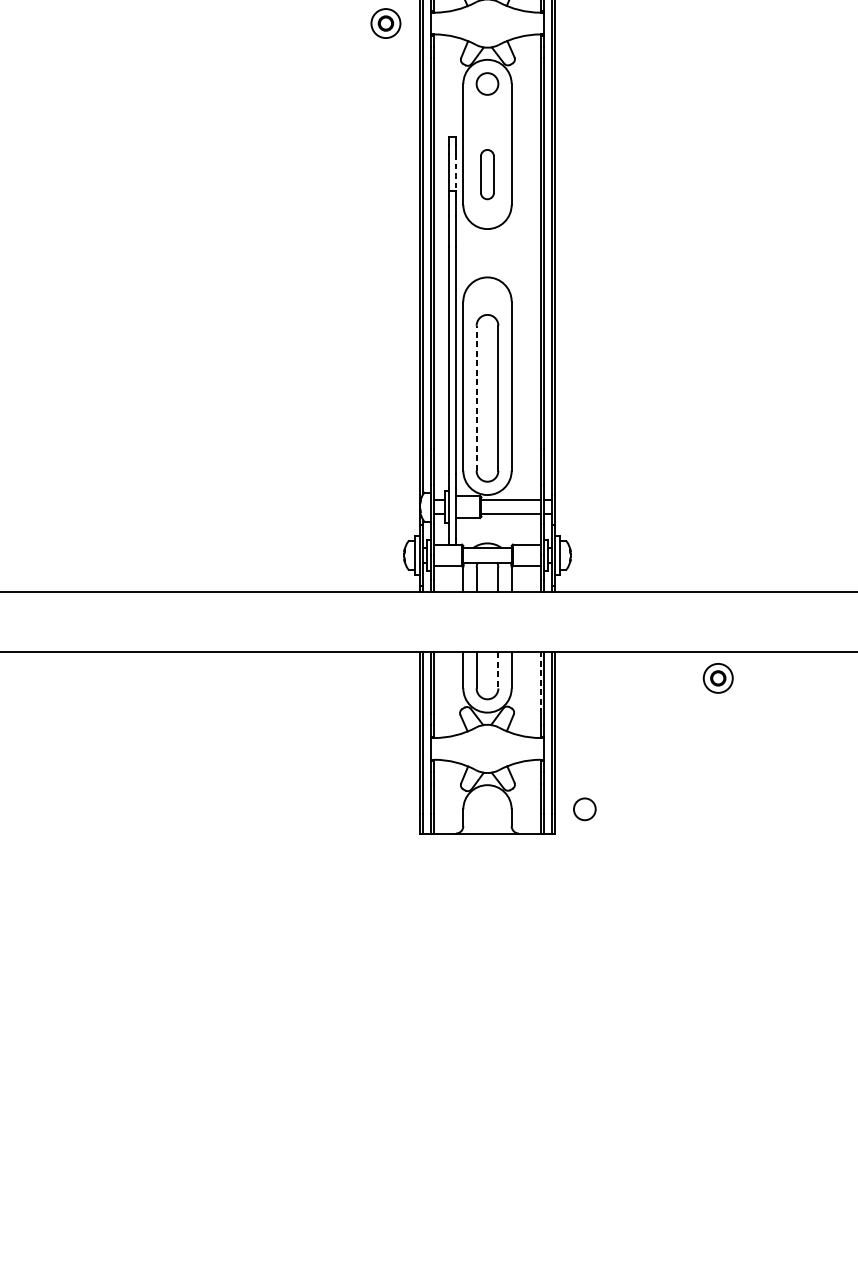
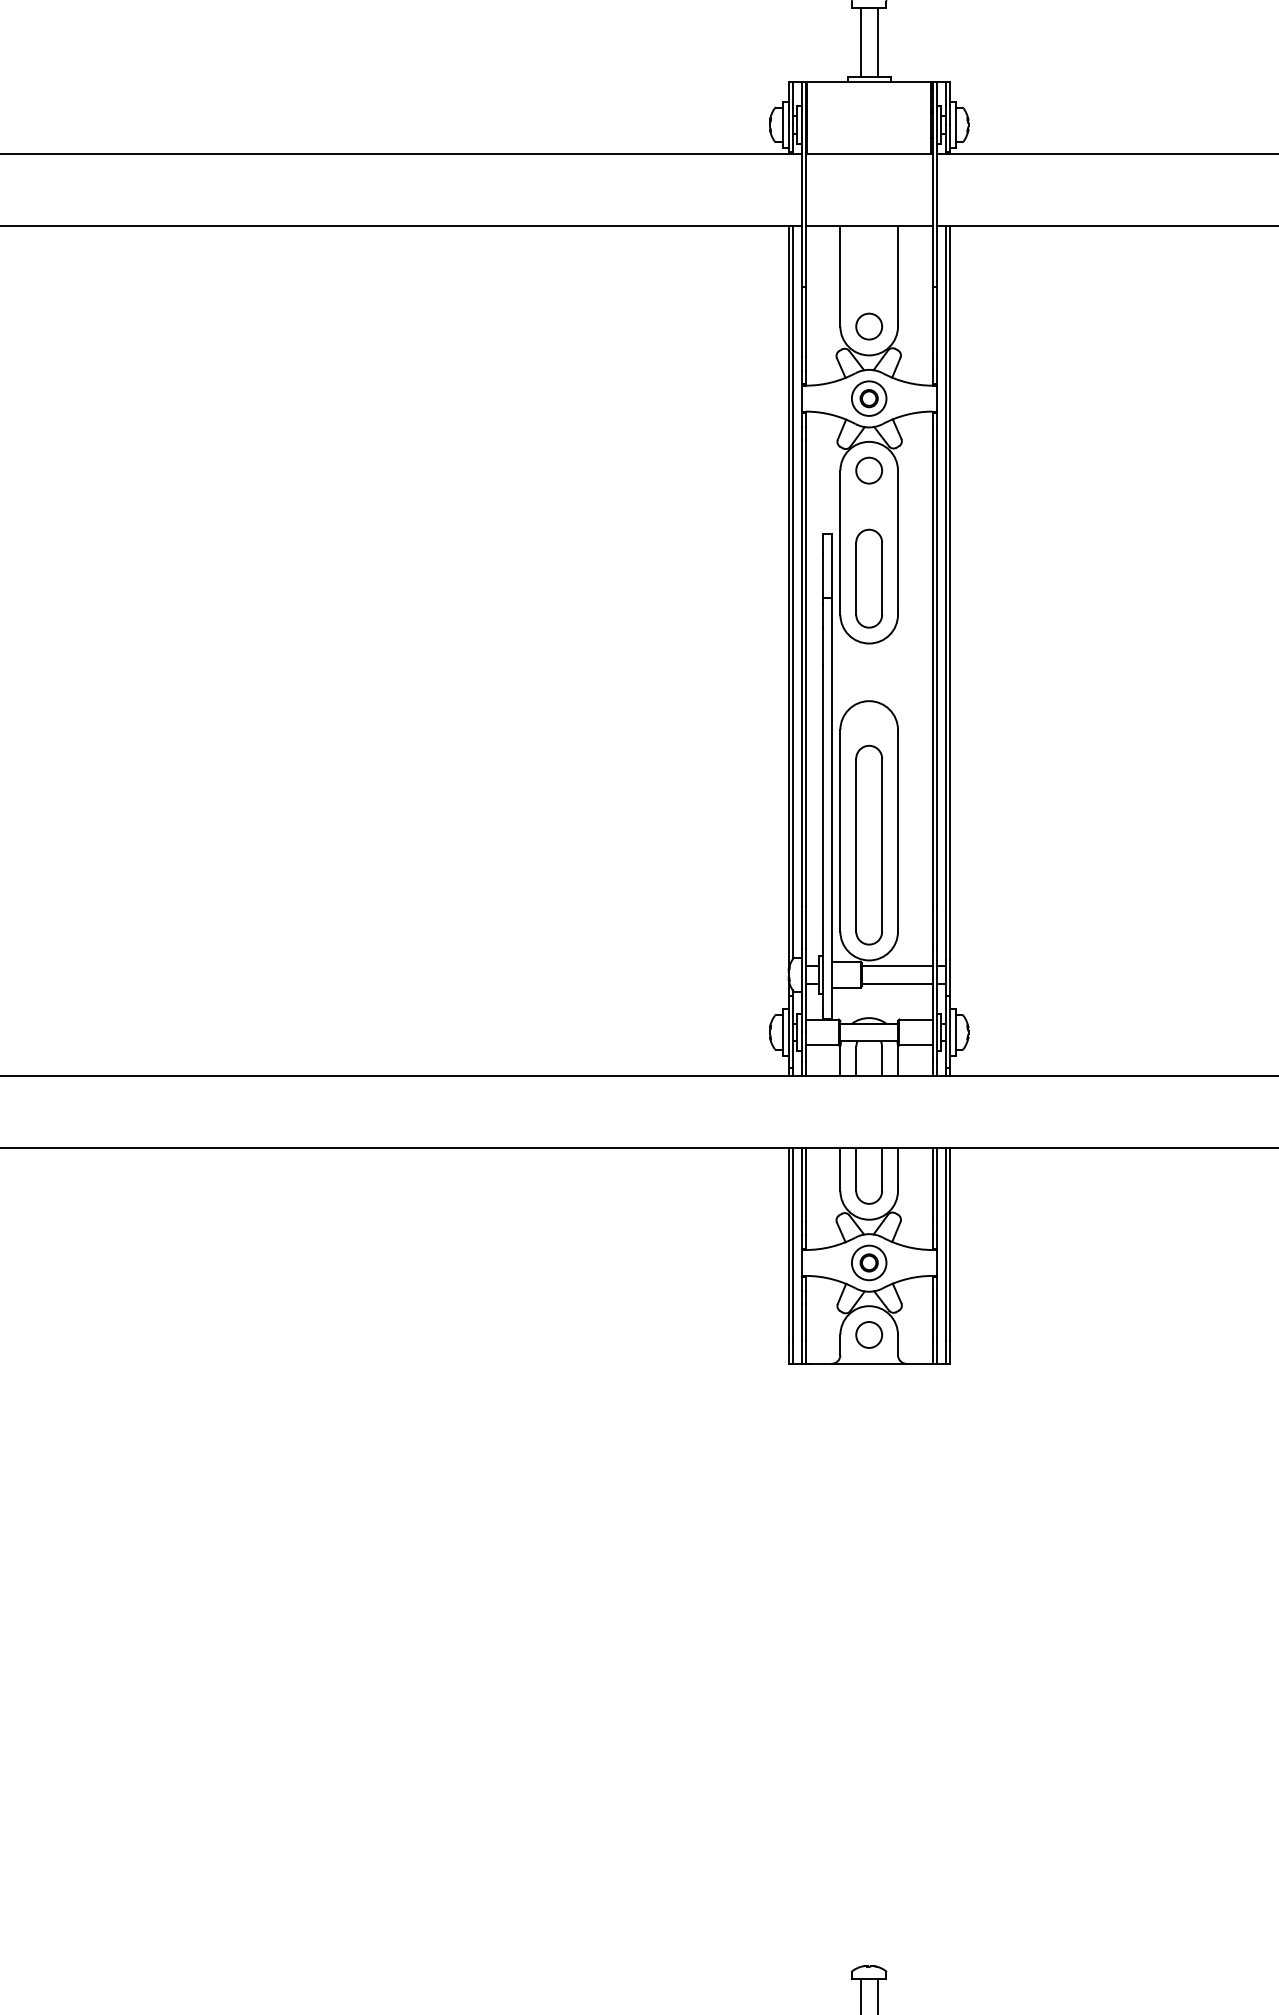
part: (386, 23) -> (869, 398), moved
line: (455, 172) -> (831, 576), dashed -> solid
part: (486, 174) -> (868, 578), size x1.67
line: (476, 397) -> (856, 844), dashed -> solid
line: (498, 670) -> (882, 1169), dashed -> solid
part: (718, 678) -> (869, 1262), moved
line: (540, 683) -> (932, 1184), dashed -> solid
circle: (584, 808) -> (868, 1334), moved

